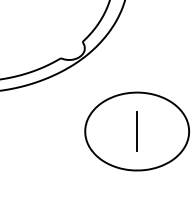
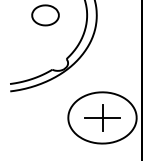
line: (137, 130) -> (102, 117), added

